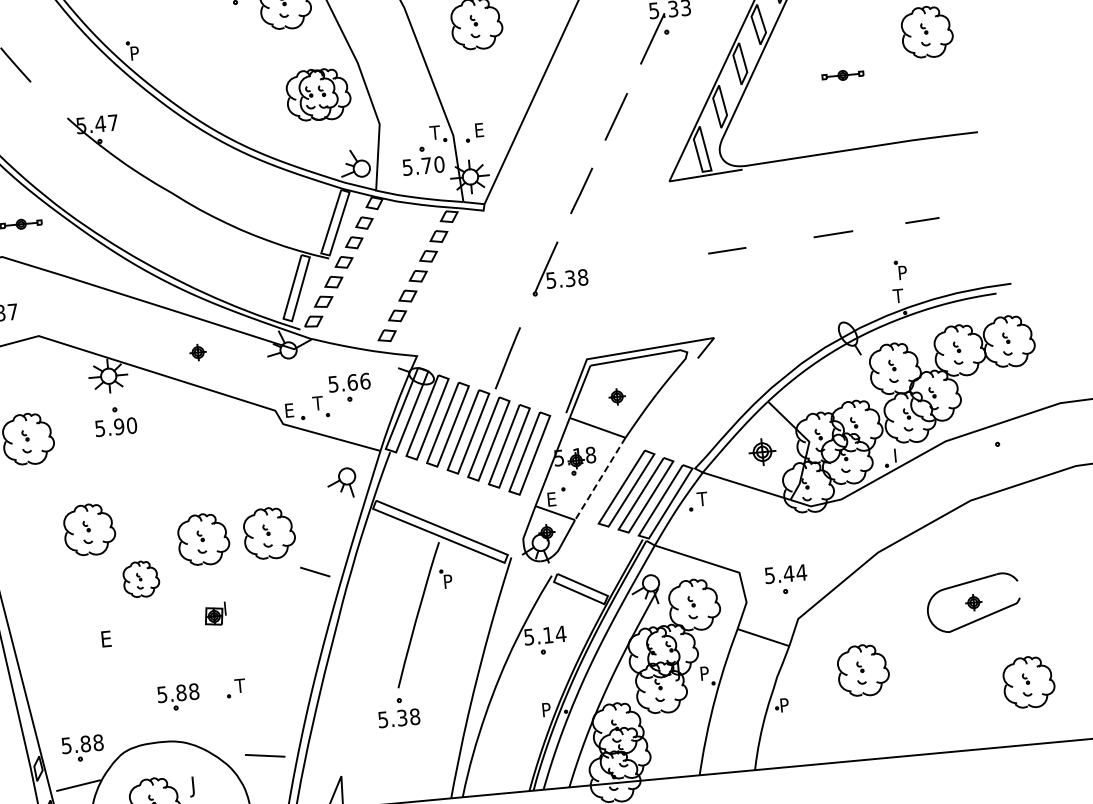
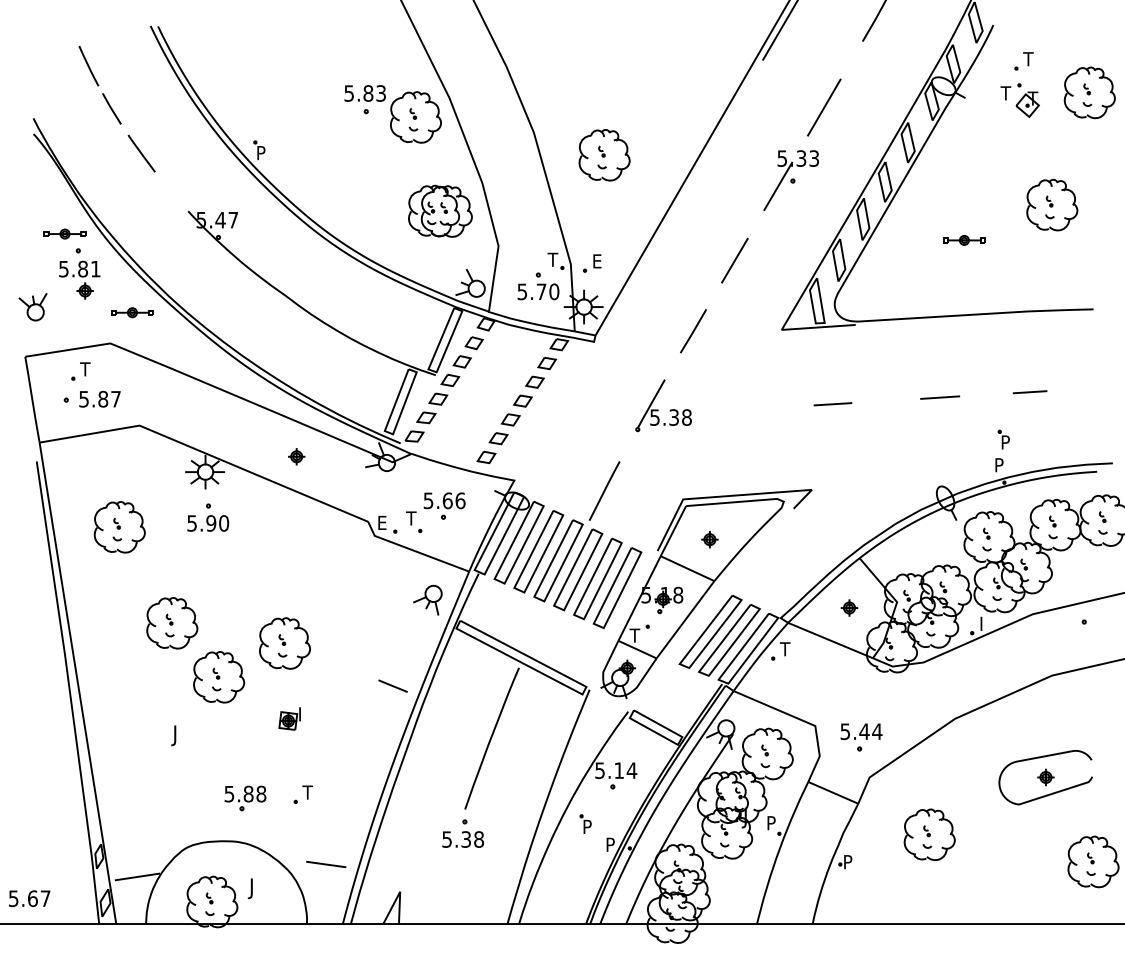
text: (897, 296) -> (998, 465), T -> P
part: (762, 451) -> (849, 607), size x0.62
line: (600, 479) -> (685, 620), dashed -> solid
text: (550, 499) -> (634, 635), E -> T
part: (268, 533) -> (350, 643), removed
part: (445, 578) -> (585, 823), moved
part: (141, 579) -> (219, 677), size x1.43
text: (105, 641) -> (177, 735), E -> J
part: (83, 748) -> (145, 840), removed

